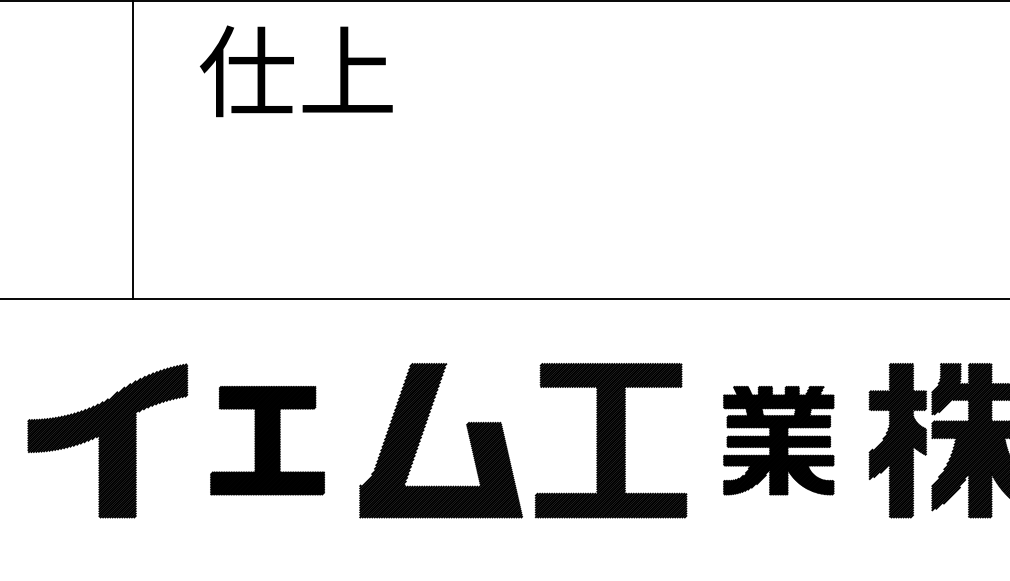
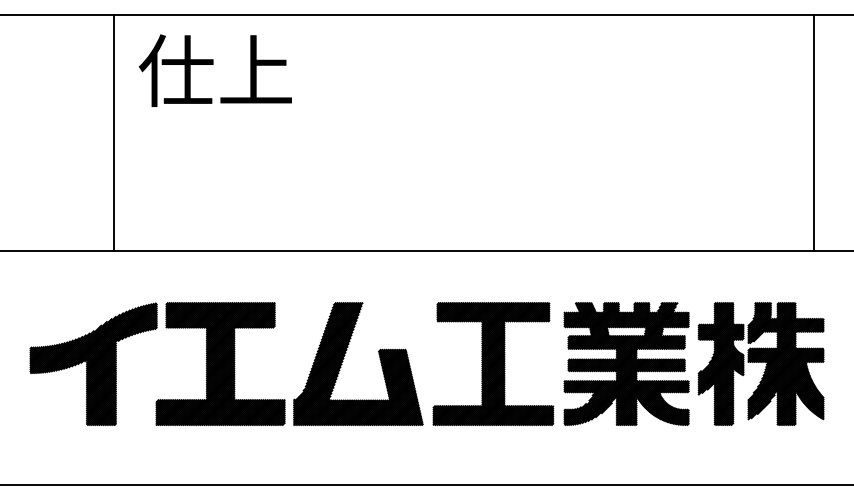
text: (295, 71) -> (214, 70), moved
part: (267, 440) -> (220, 363), size x1.43
part: (778, 440) -> (626, 363), size x1.43

